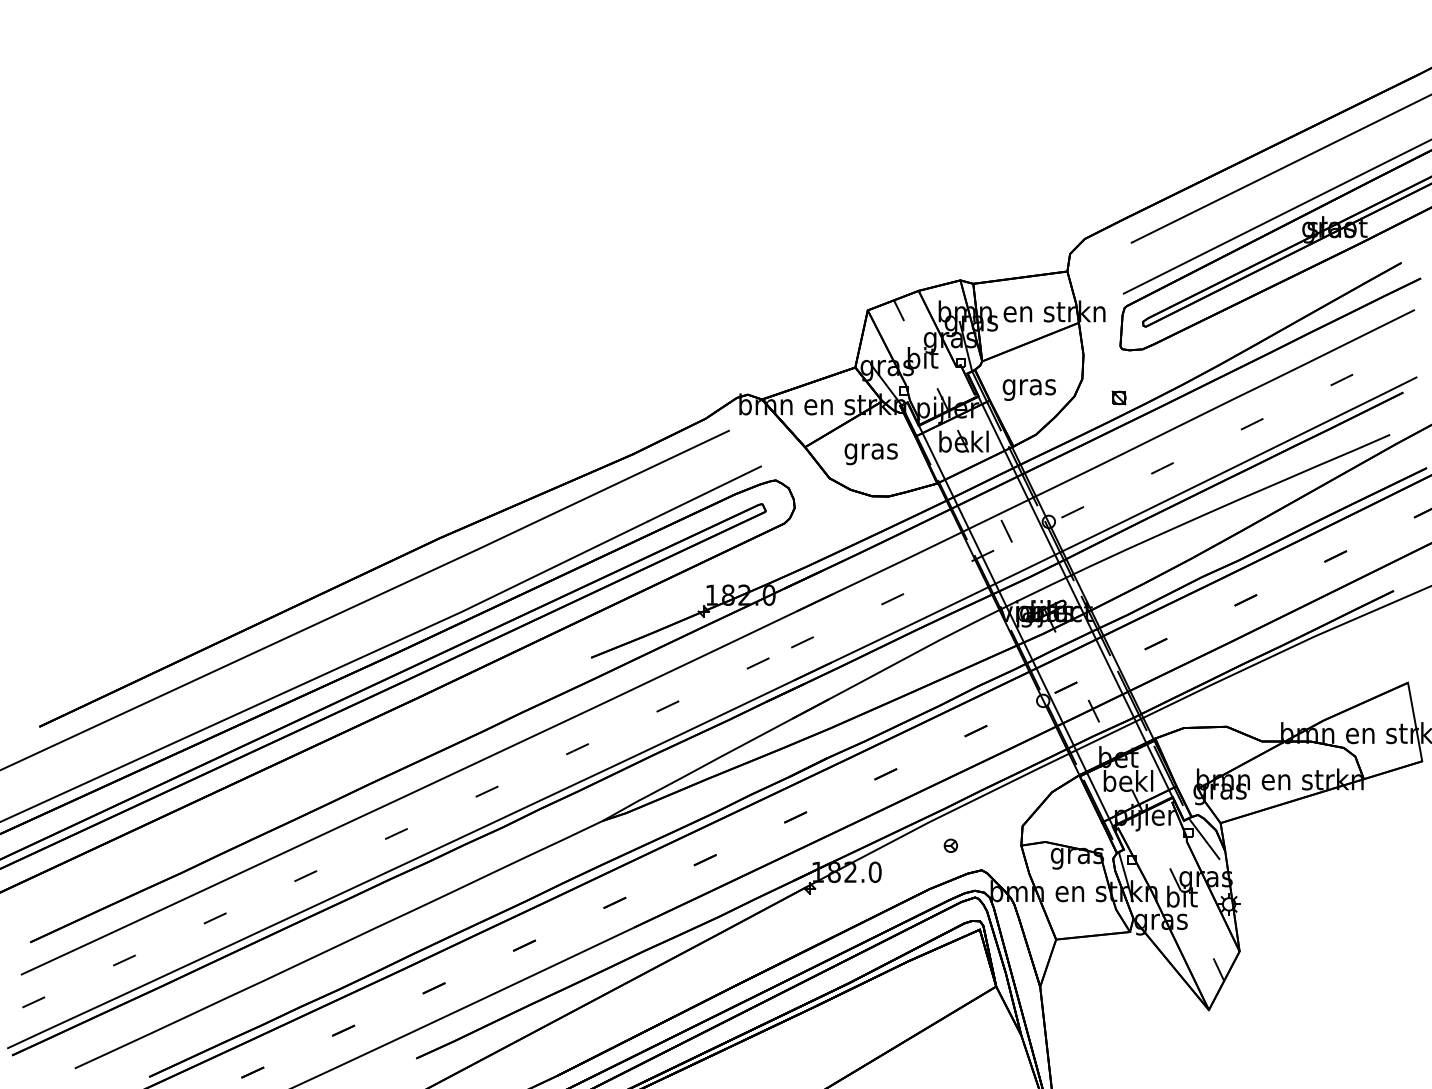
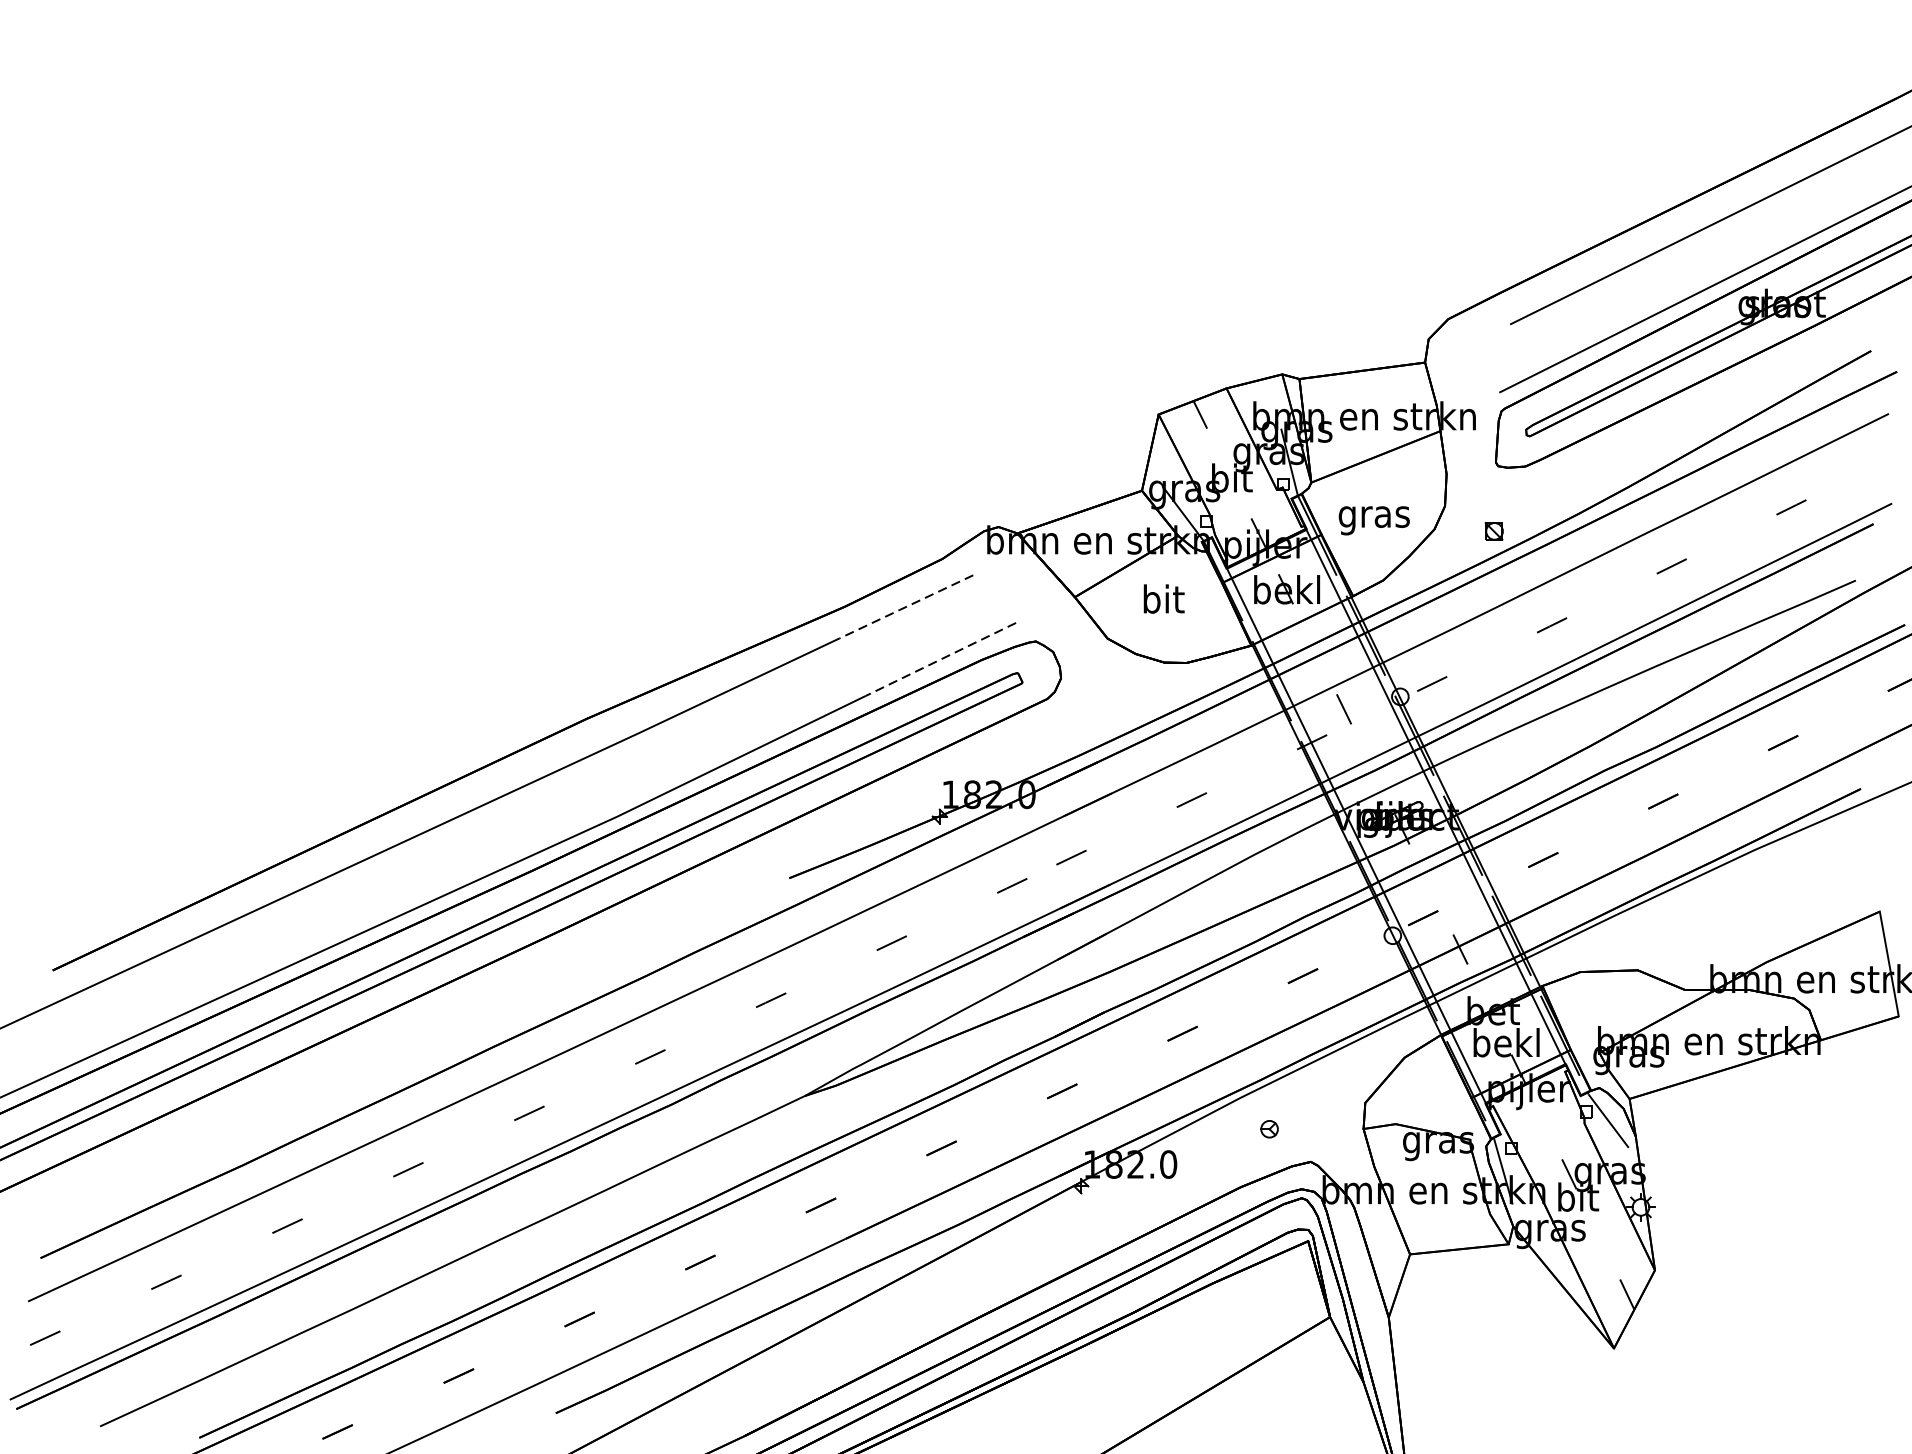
text: (870, 451) -> (1162, 602), gras -> bit
line: (678, 454) -> (905, 606), solid -> dashed
line: (704, 493) -> (940, 658), solid -> dashed

